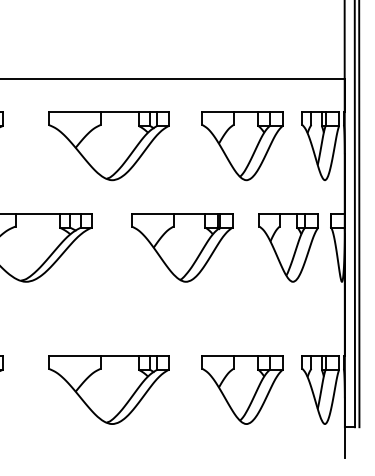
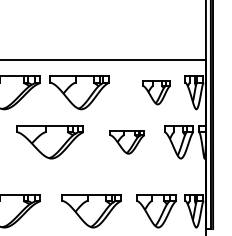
part: (108, 145) -> (79, 92), moved
part: (242, 145) -> (156, 92), size x0.7
part: (182, 248) -> (127, 142), size x0.7

